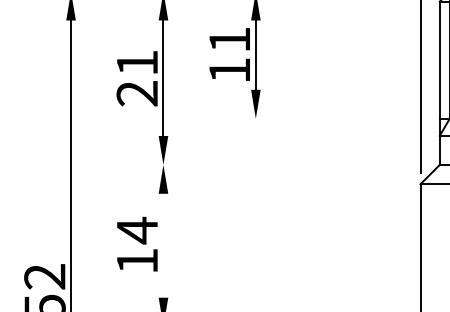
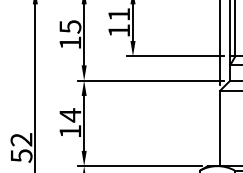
text: (137, 77) -> (70, 34), 21 -> 15
line: (336, 119) -> (175, 56), added
line: (290, 164) -> (151, 80), added
line: (164, 244) -> (84, 122), added

